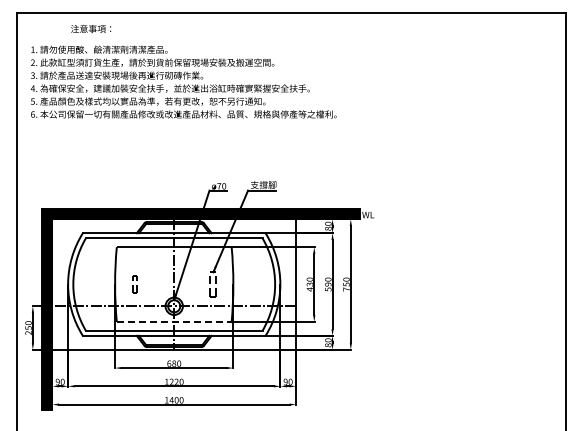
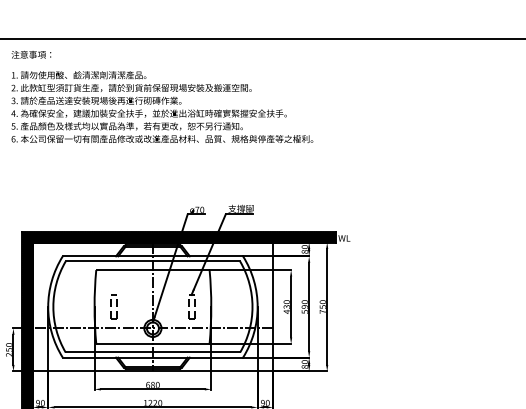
text: (91, 28) -> (31, 54), moved
part: (134, 284) -> (113, 306), size x1.43
line: (174, 321) -> (153, 343), dashed -> solid

